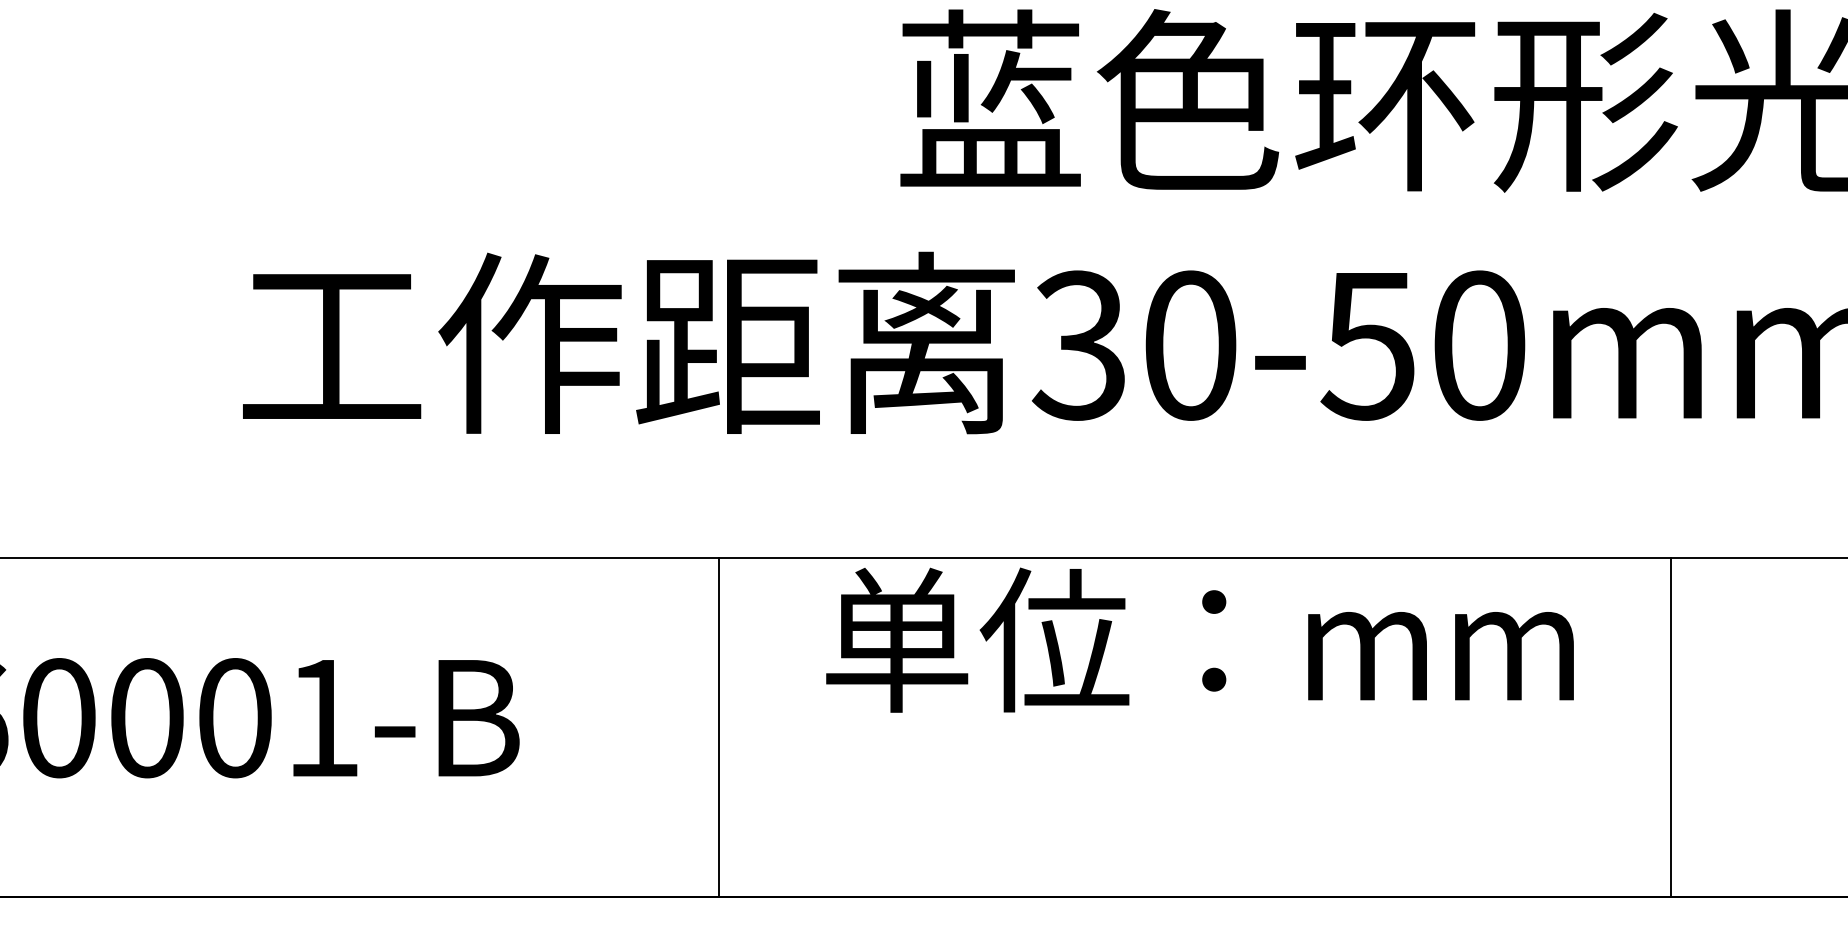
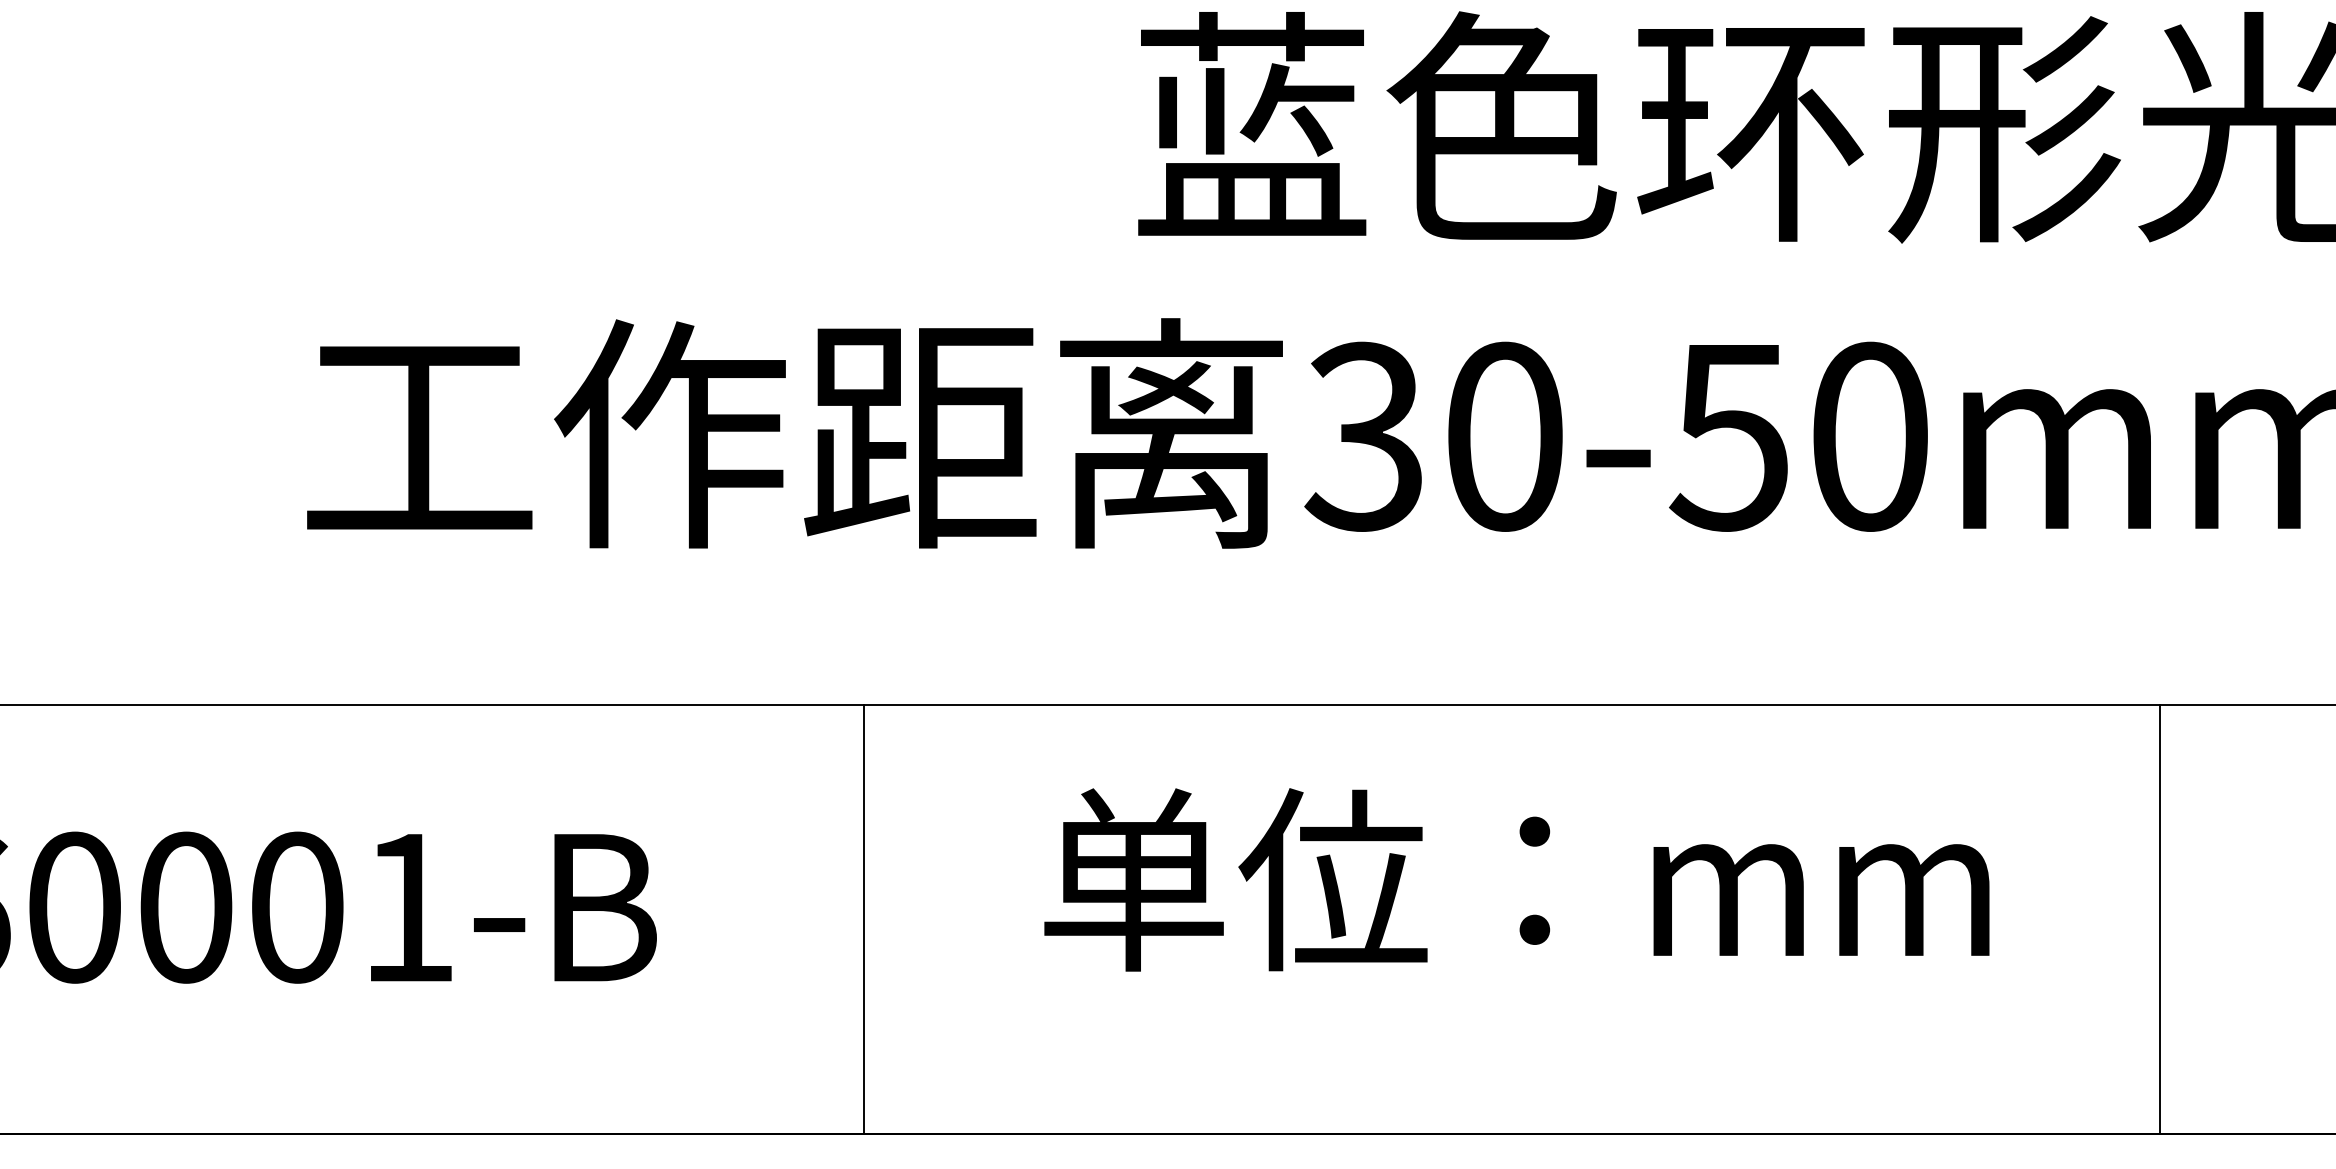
text: (1199, 639) -> (1516, 879), moved
line: (718, 727) -> (864, 919), moved
line: (1670, 727) -> (2159, 919), moved

